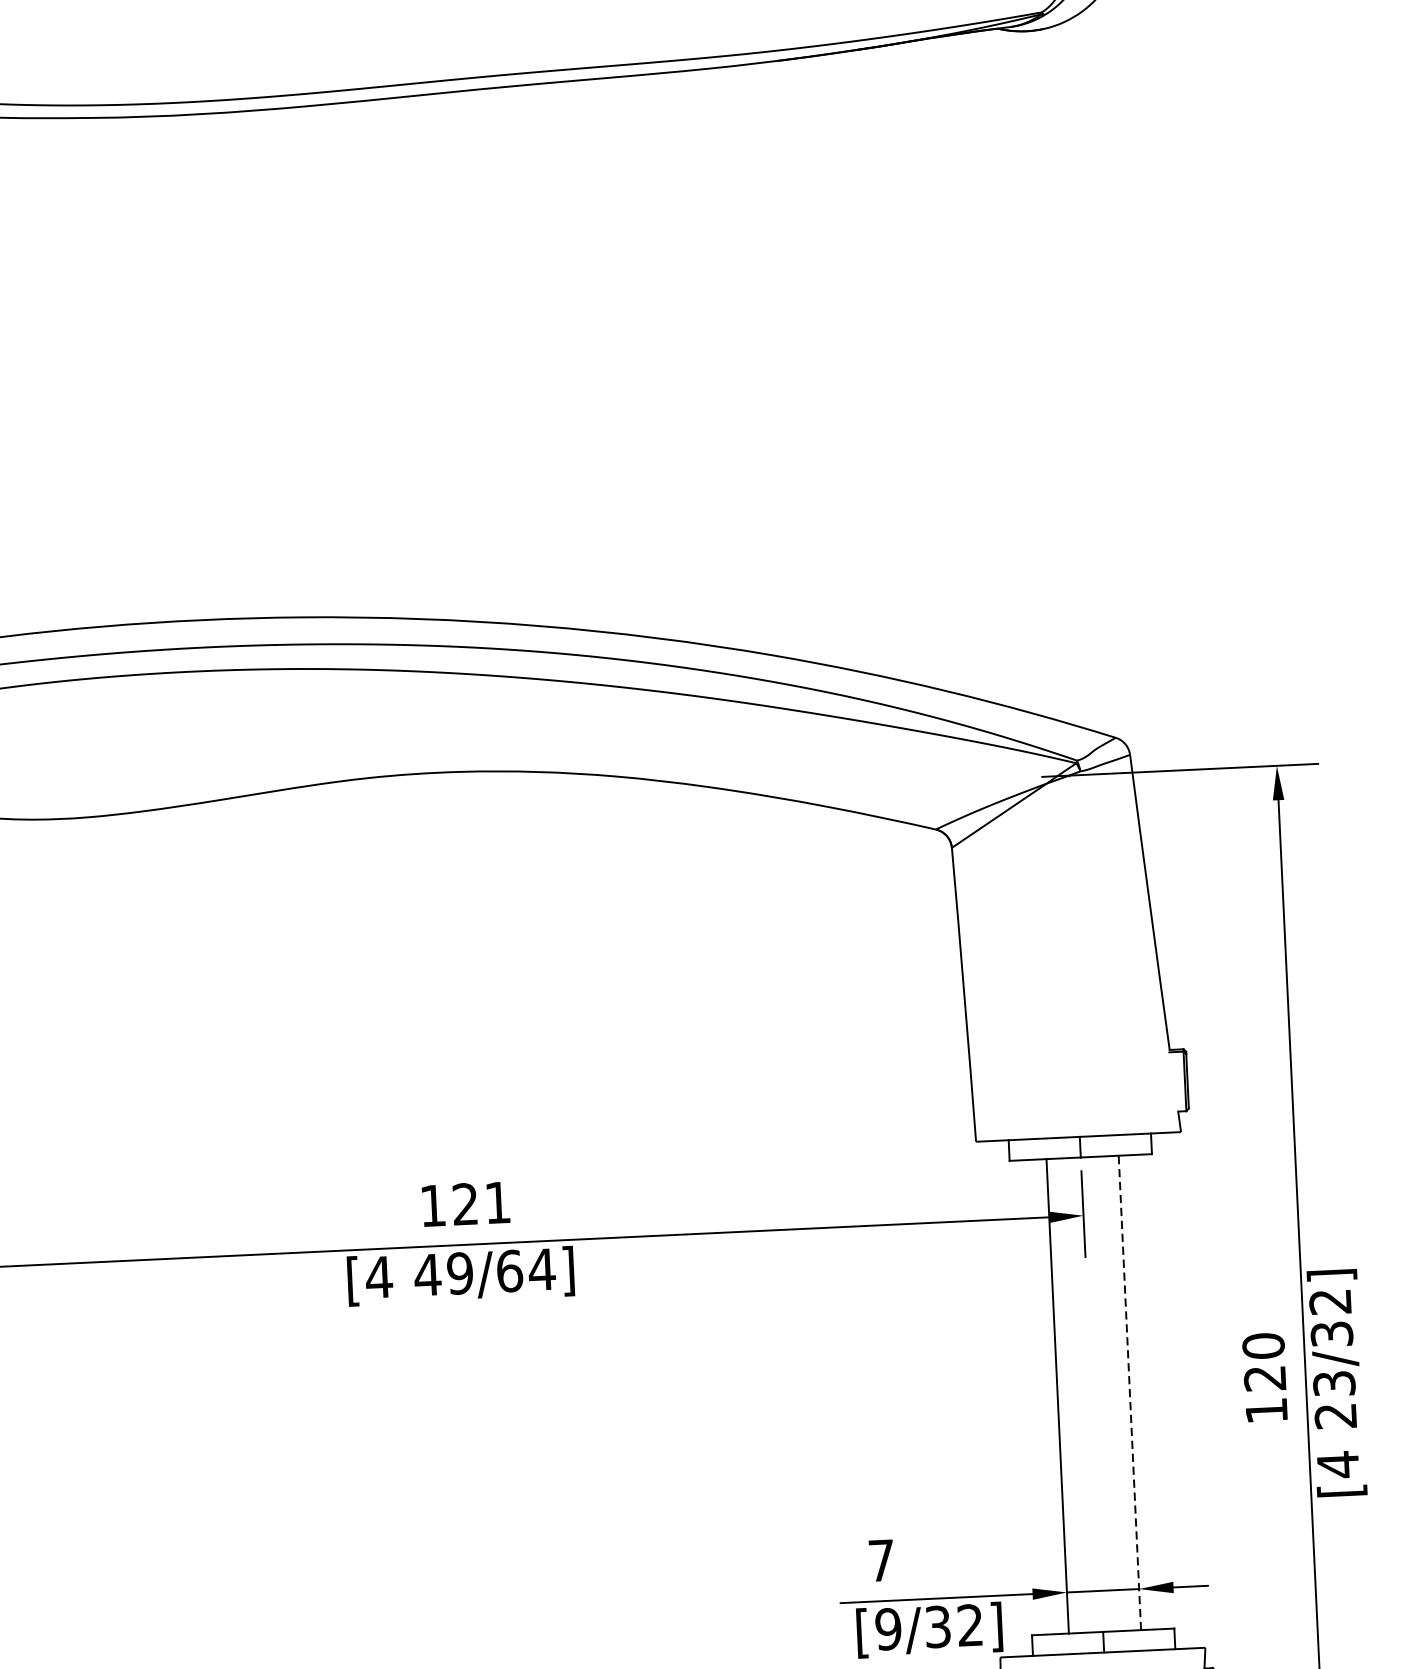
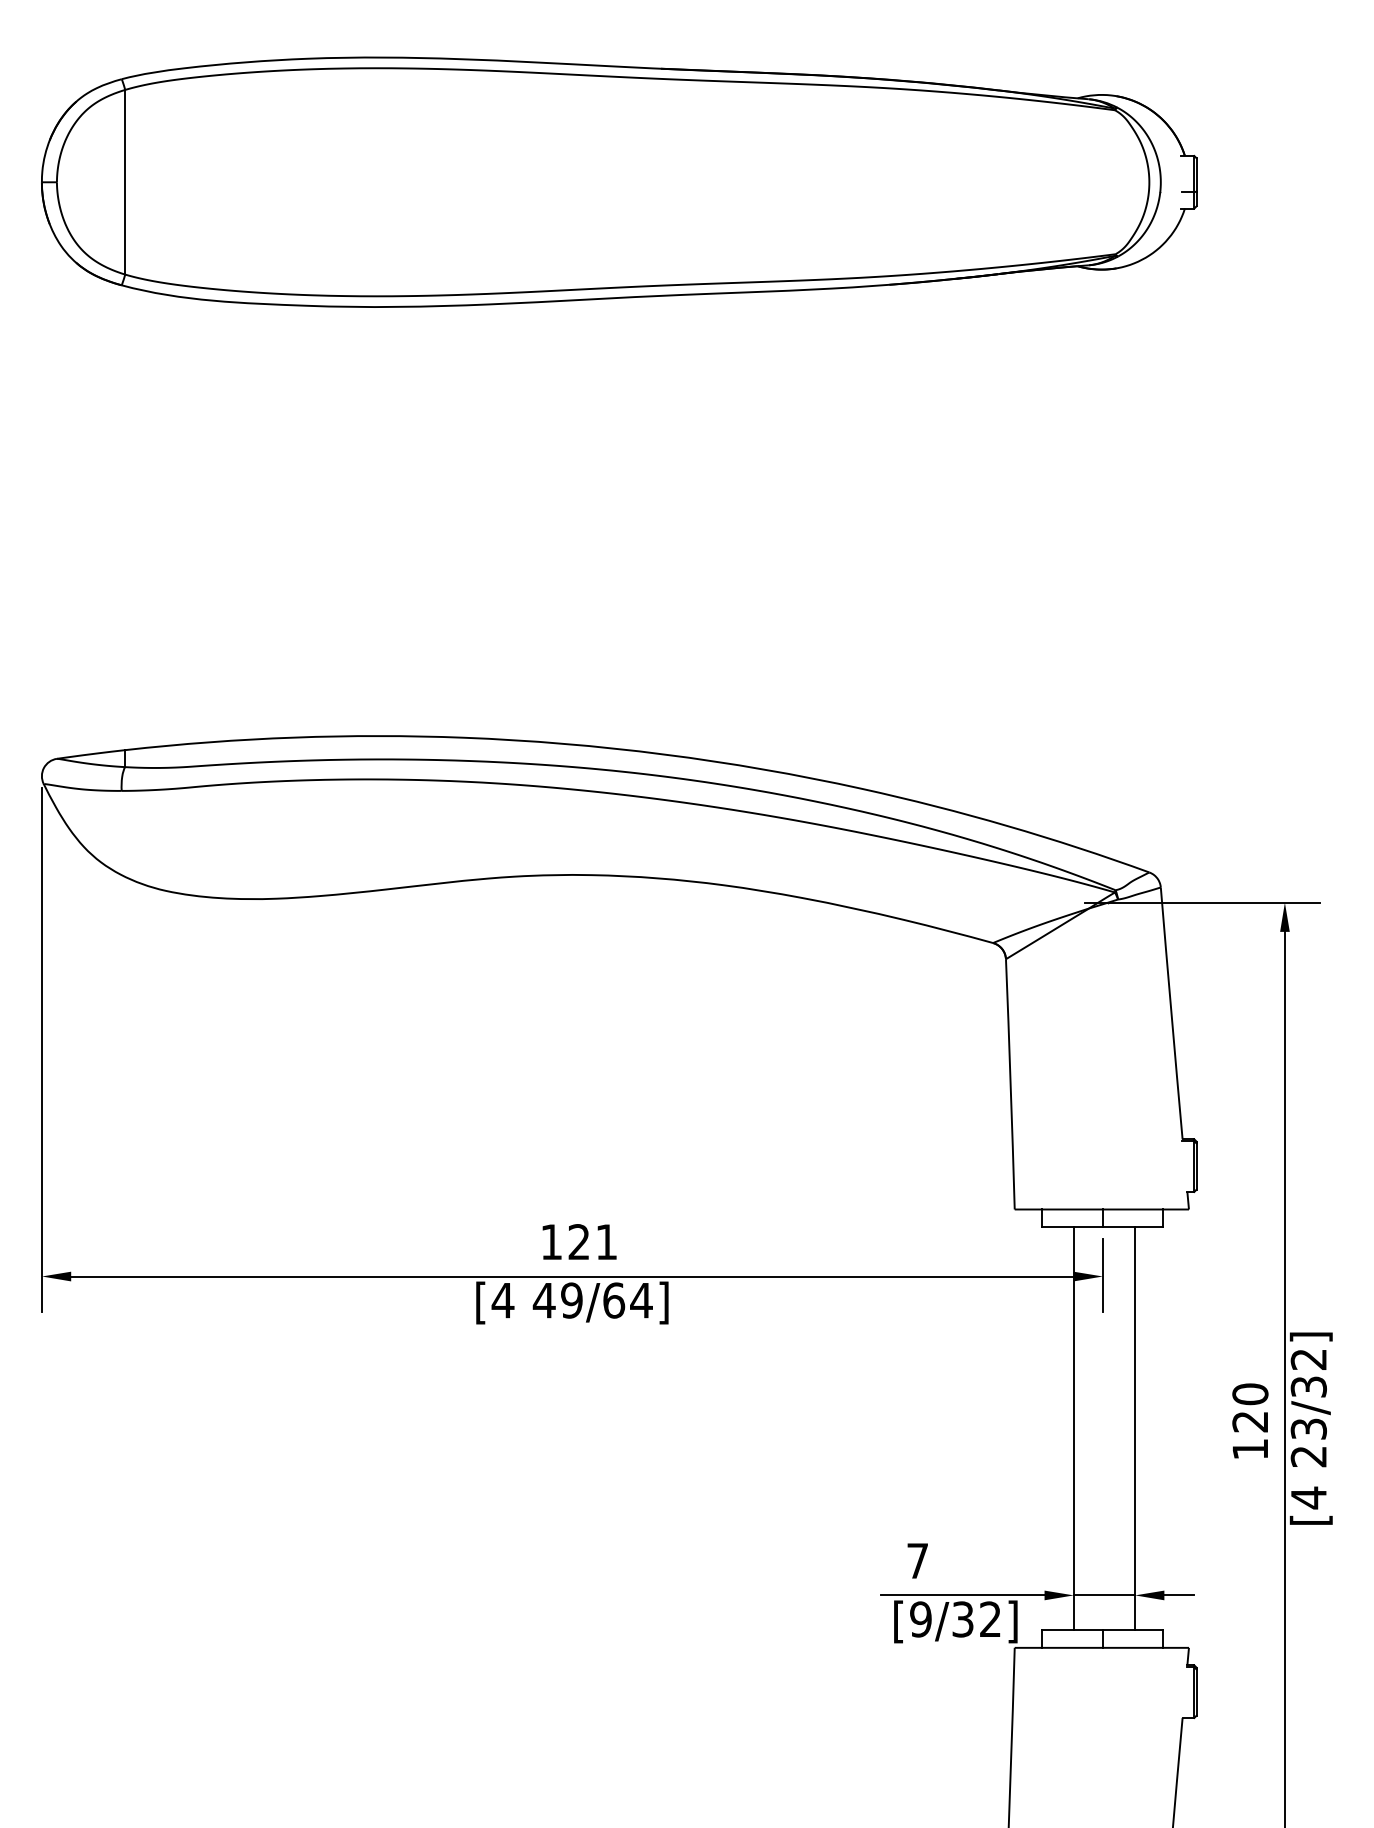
line: (1130, 1392) -> (1135, 1428), dashed -> solid

